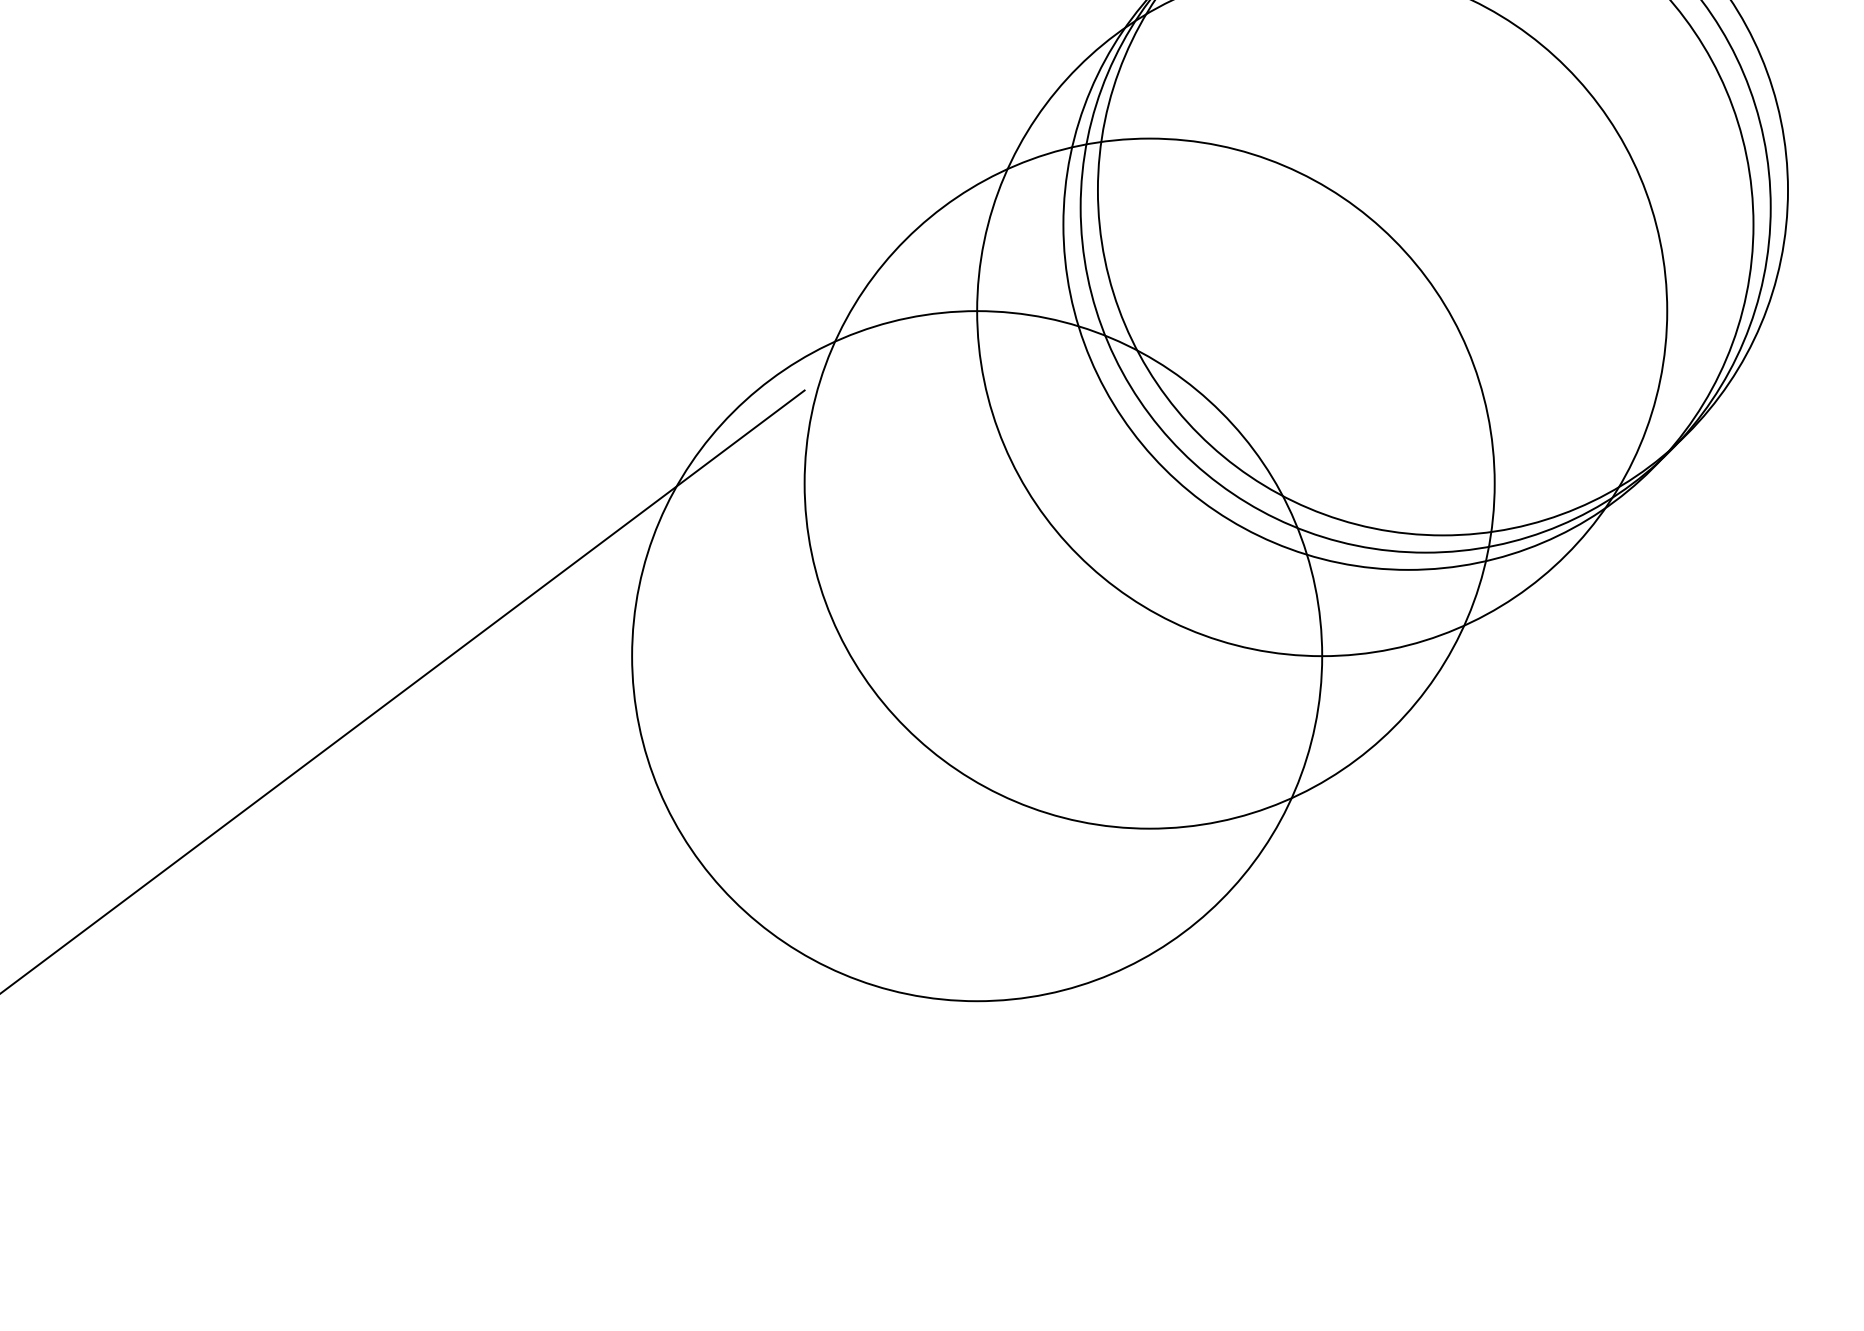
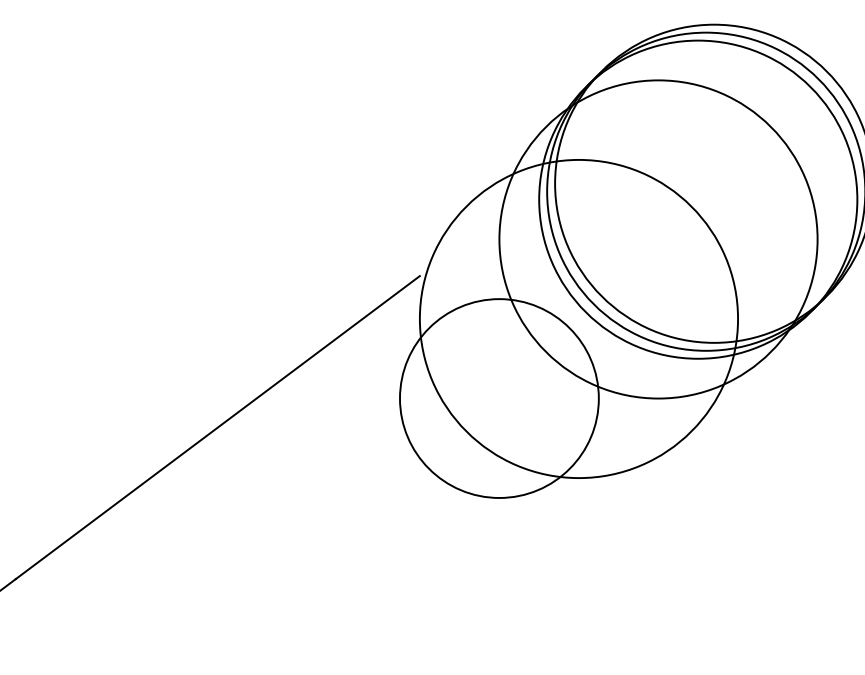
circle: (975, 656) -> (498, 398), size x0.62

